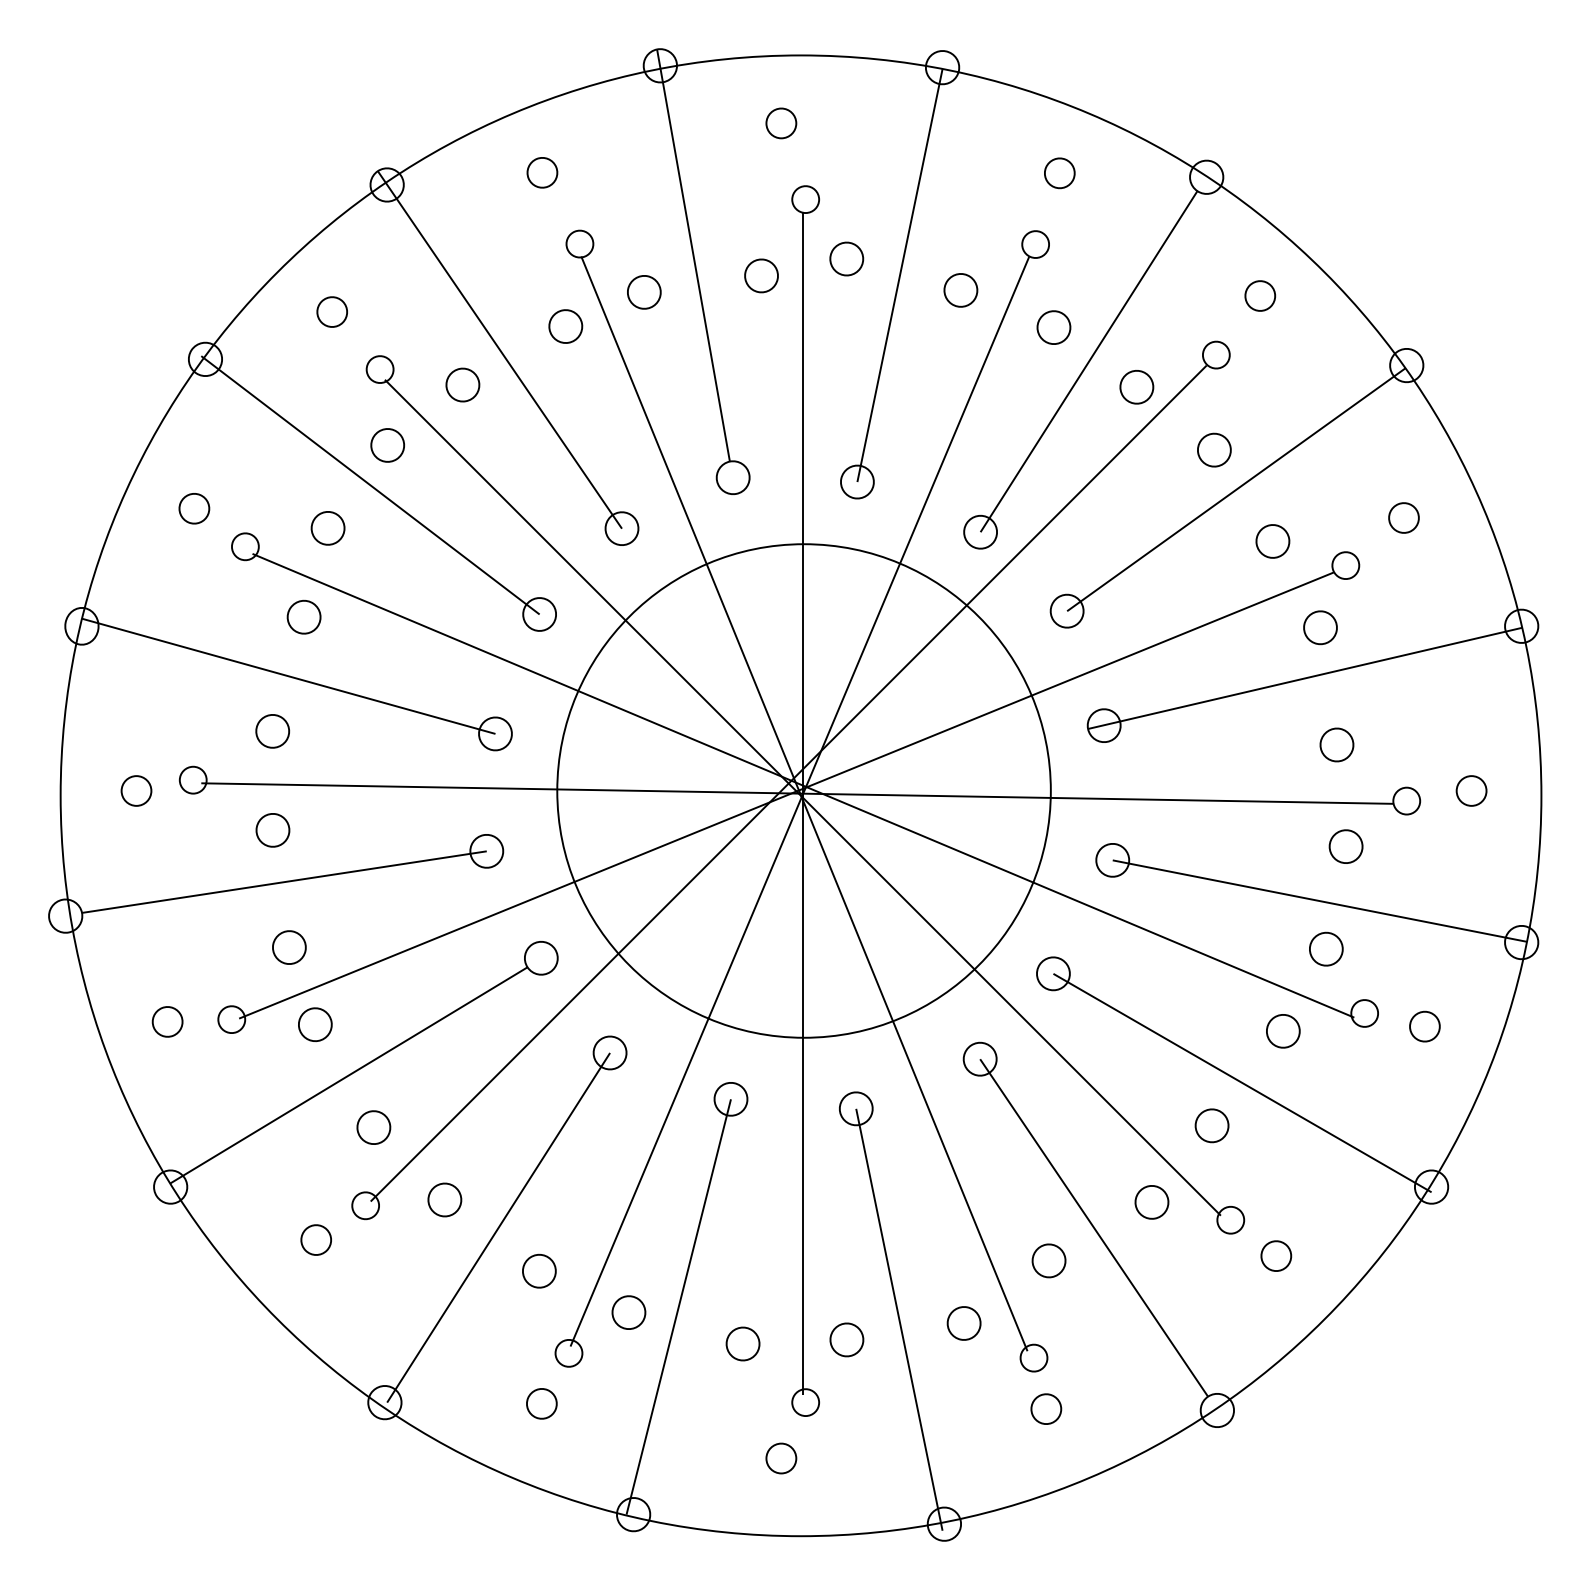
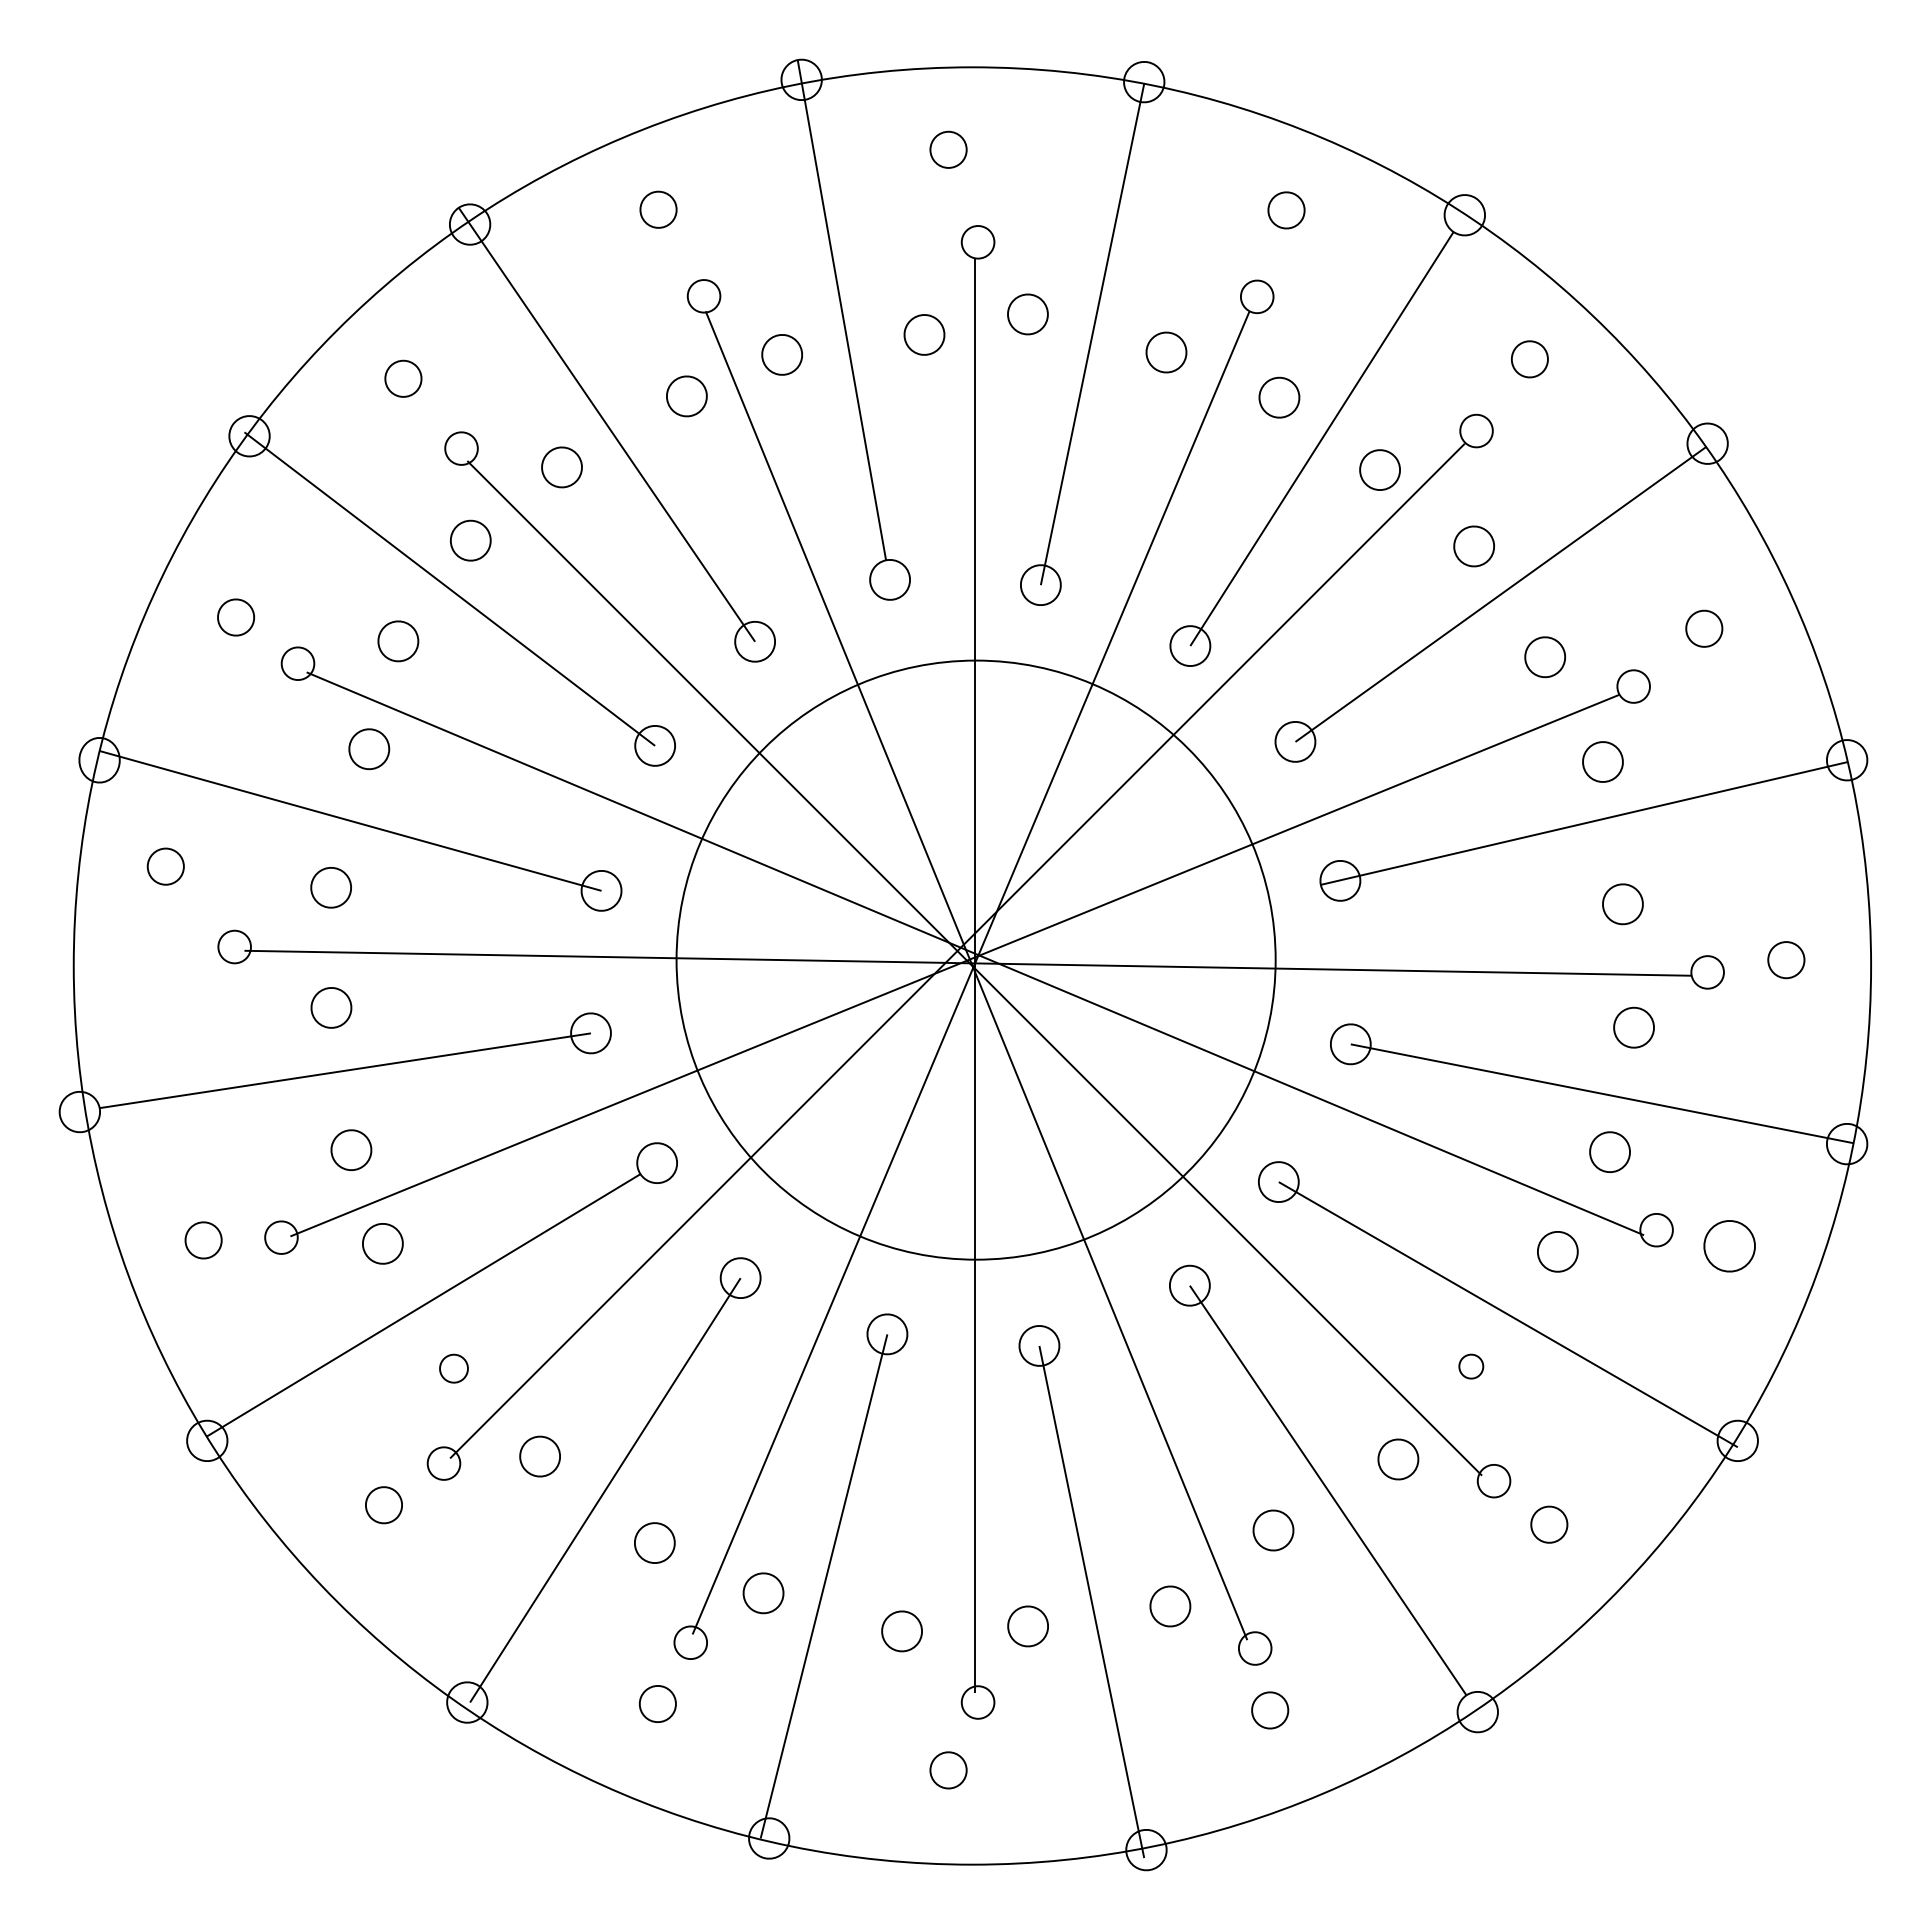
part: (136, 790) -> (165, 866), moved
part: (1424, 1026) -> (1729, 1245), size x1.4
part: (1211, 1125) -> (1470, 1366), size x0.6
part: (373, 1127) -> (453, 1368), size x0.7

